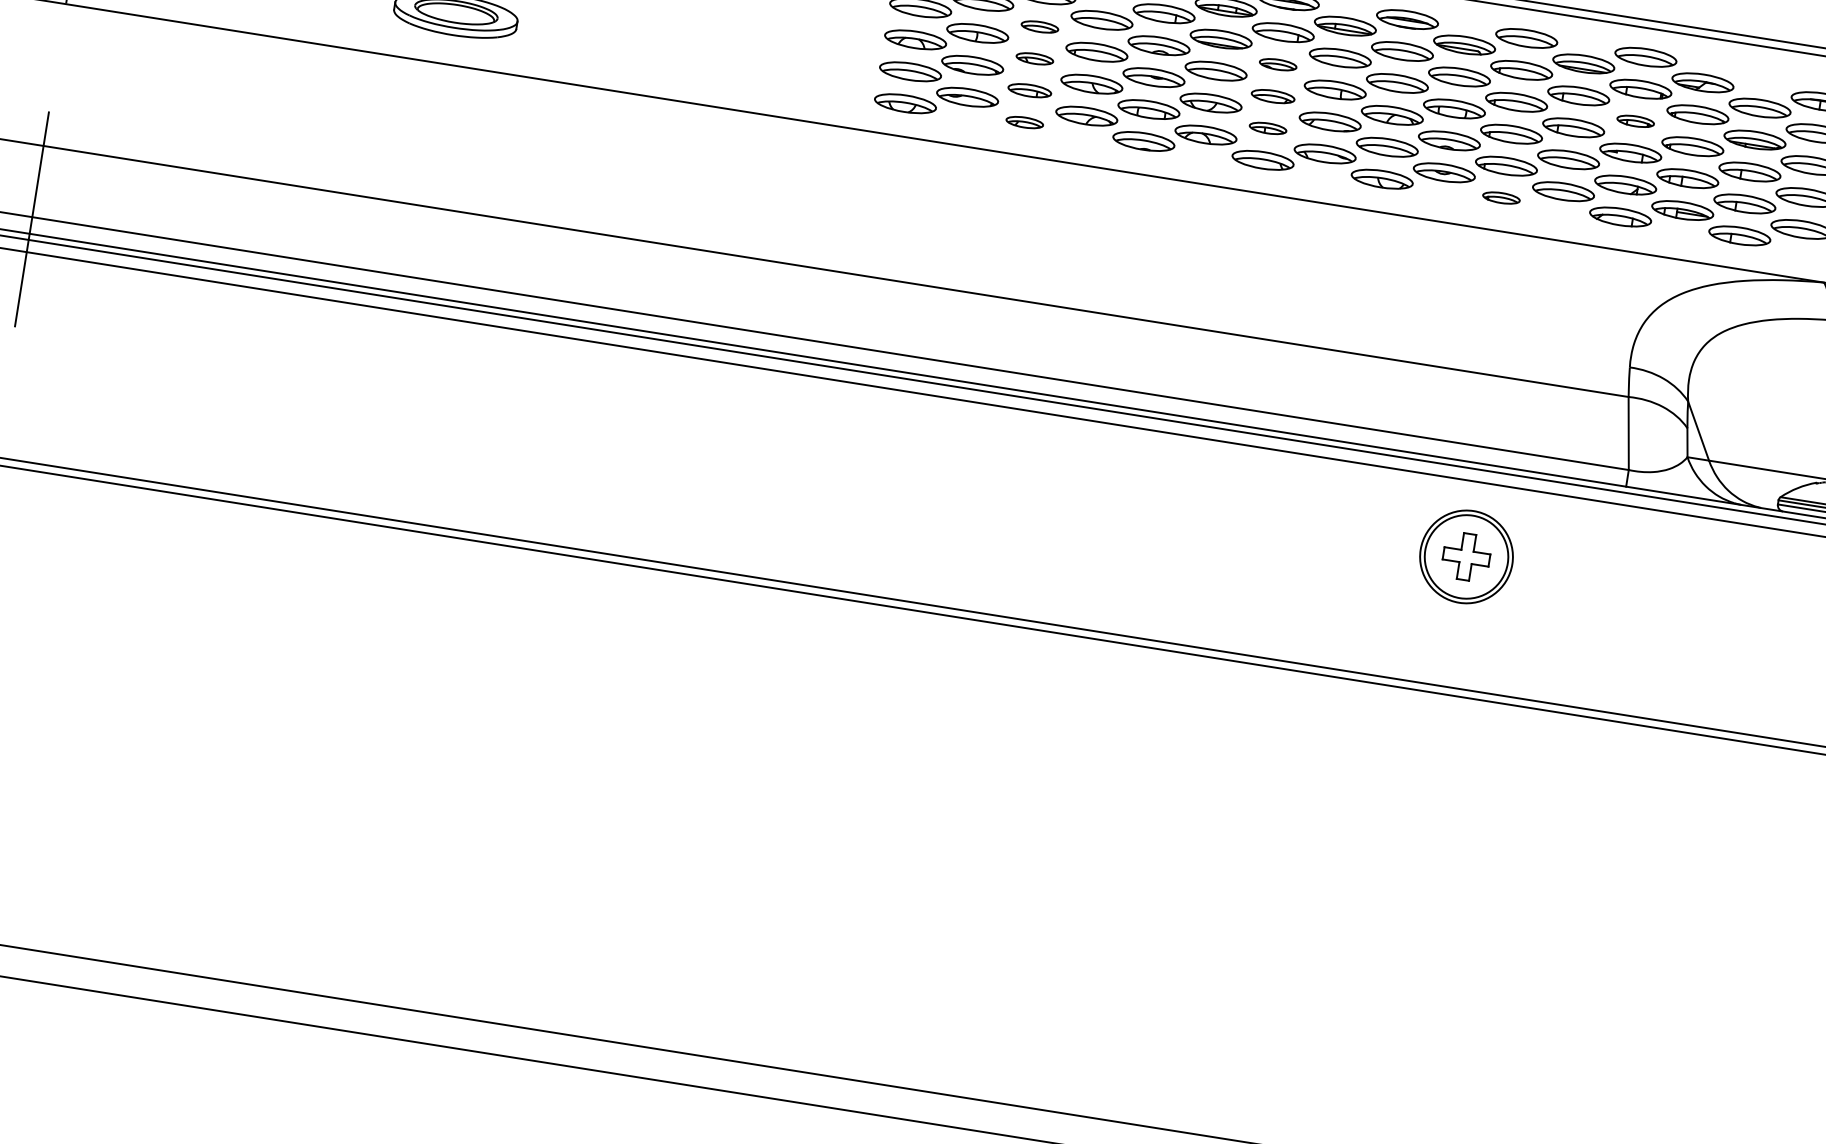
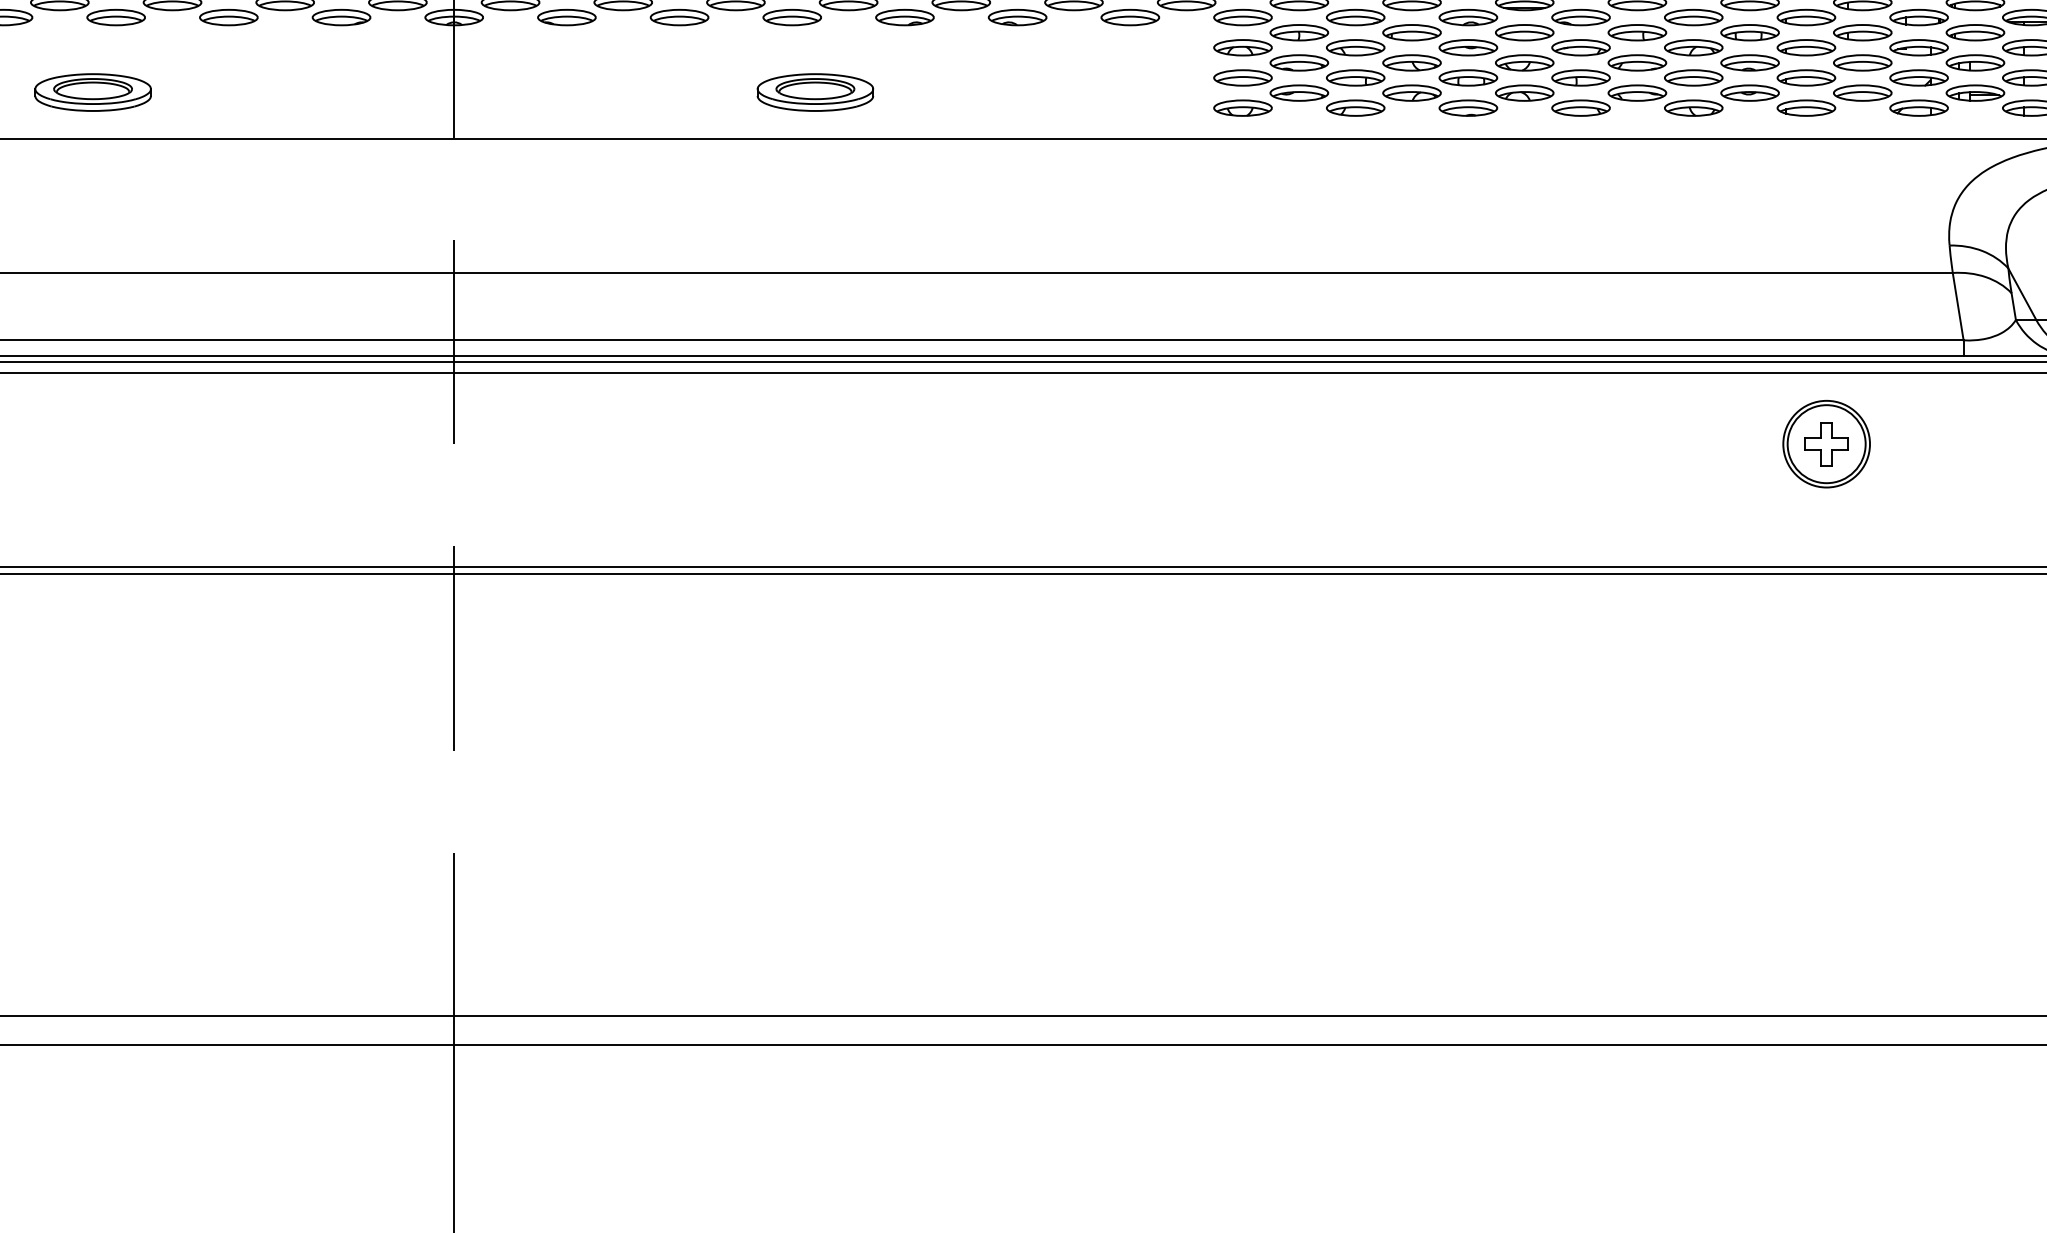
part: (1039, 26) -> (1355, 17), size x1.67
part: (1034, 58) -> (1355, 47), size x1.67
part: (1277, 64) -> (1580, 17), size x1.67
part: (1029, 90) -> (1355, 77), size x1.43
part: (1272, 96) -> (1580, 47), size x1.43
part: (1024, 121) -> (1355, 107), size x1.67
part: (1635, 121) -> (1918, 17), size x1.67
part: (1267, 127) -> (1580, 77), size x1.67
part: (1501, 197) -> (1806, 107), size x1.67

